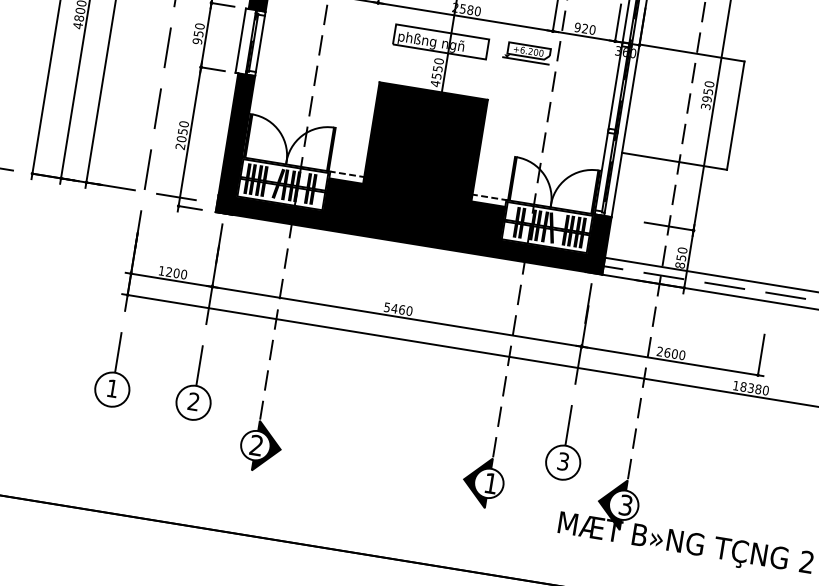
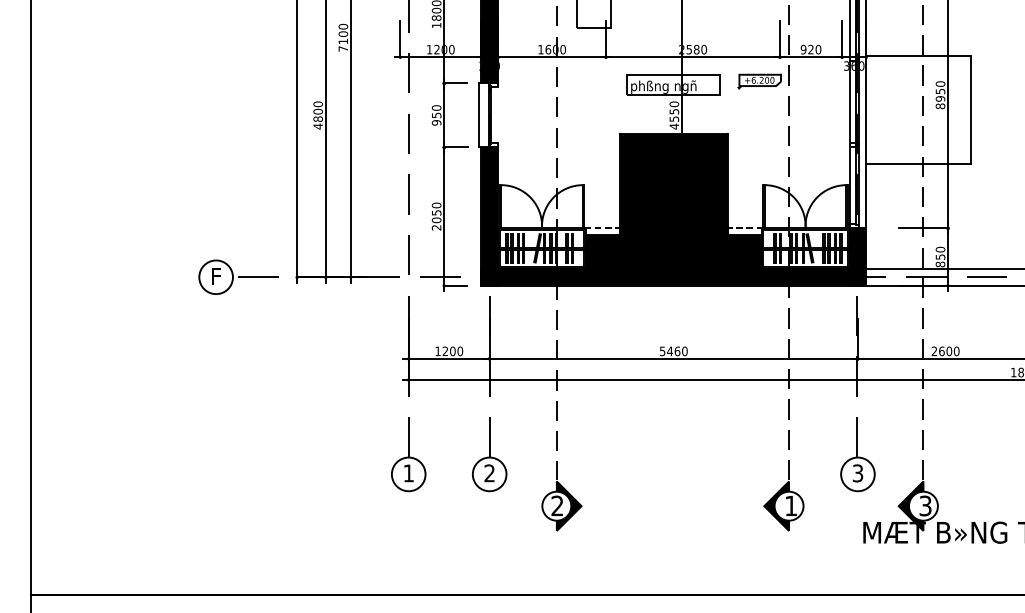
line: (260, 44) -> (498, 115), removed
line: (525, 61) -> (758, 90), removed
text: (705, 106) -> (940, 106), 3950 -> 8950

